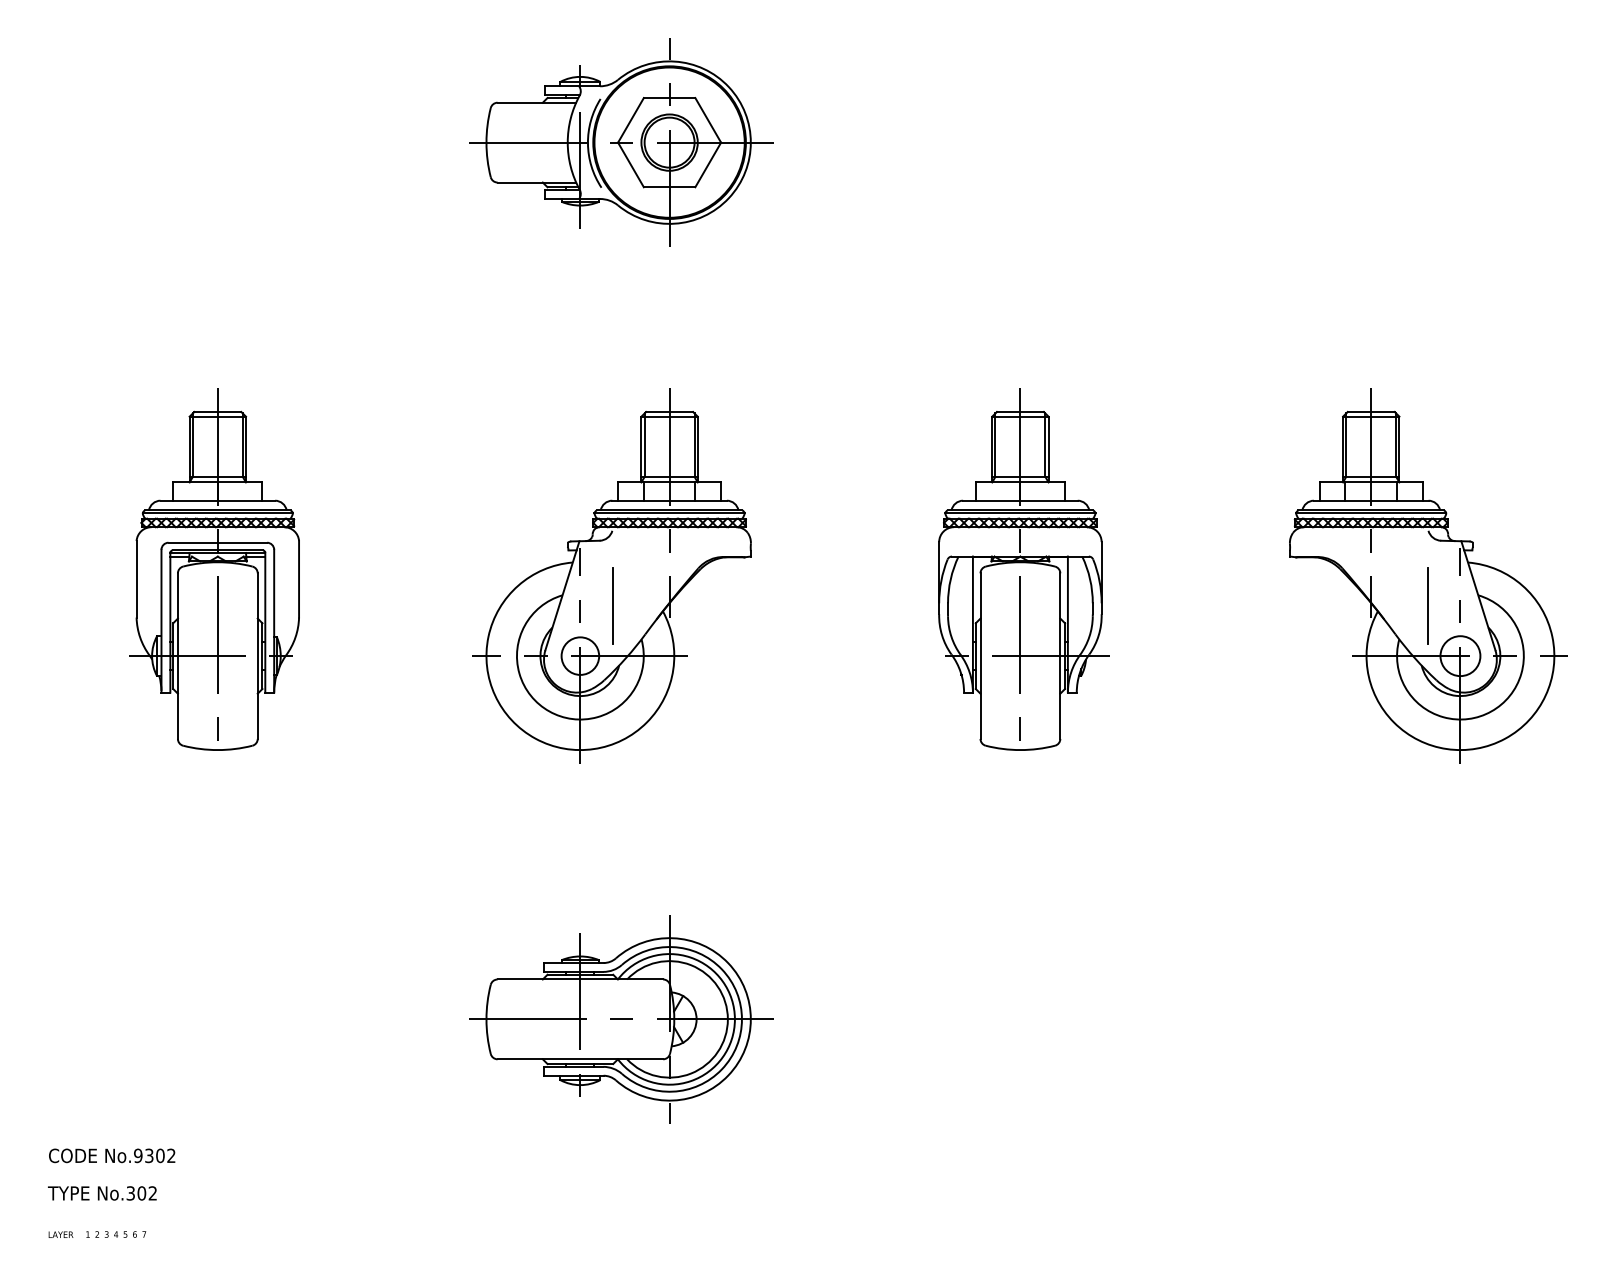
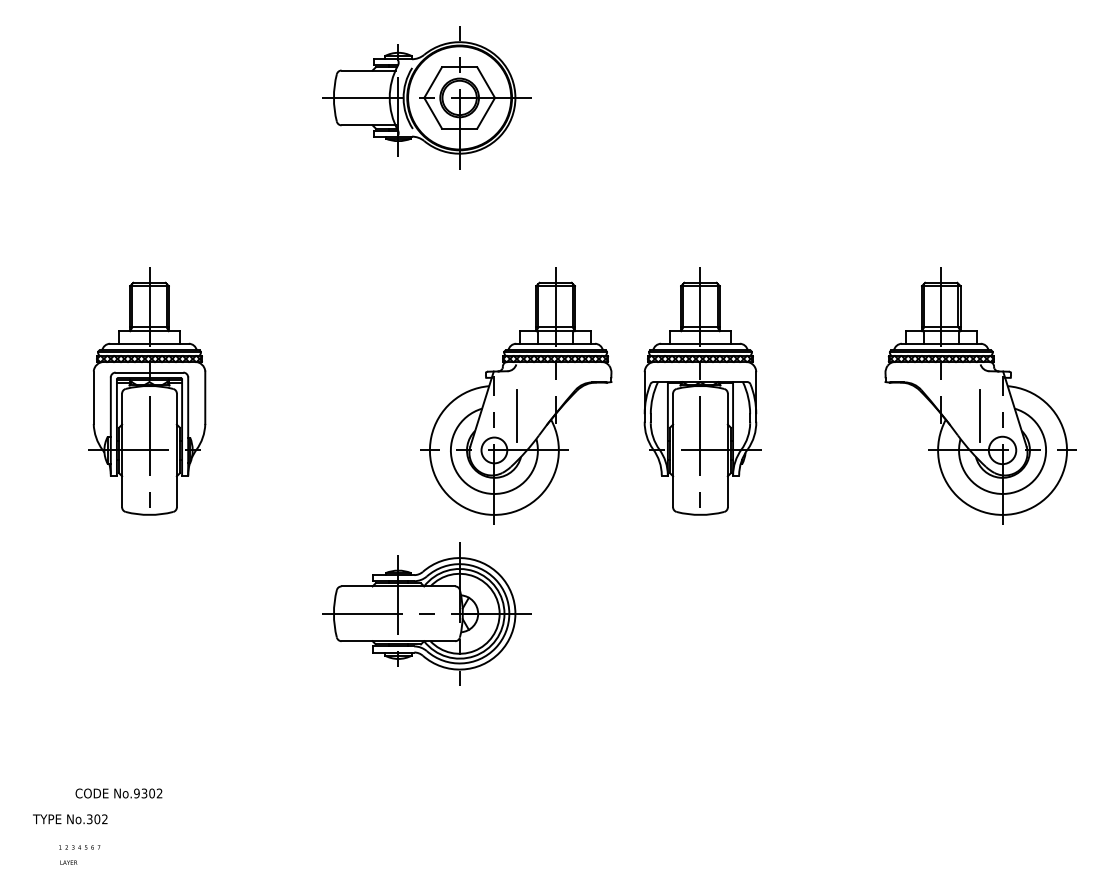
part: (612, 576) -> (516, 395), moved
part: (621, 1018) -> (426, 613), moved
text: (111, 1155) -> (118, 793), moved
text: (60, 1234) -> (68, 862), moved

